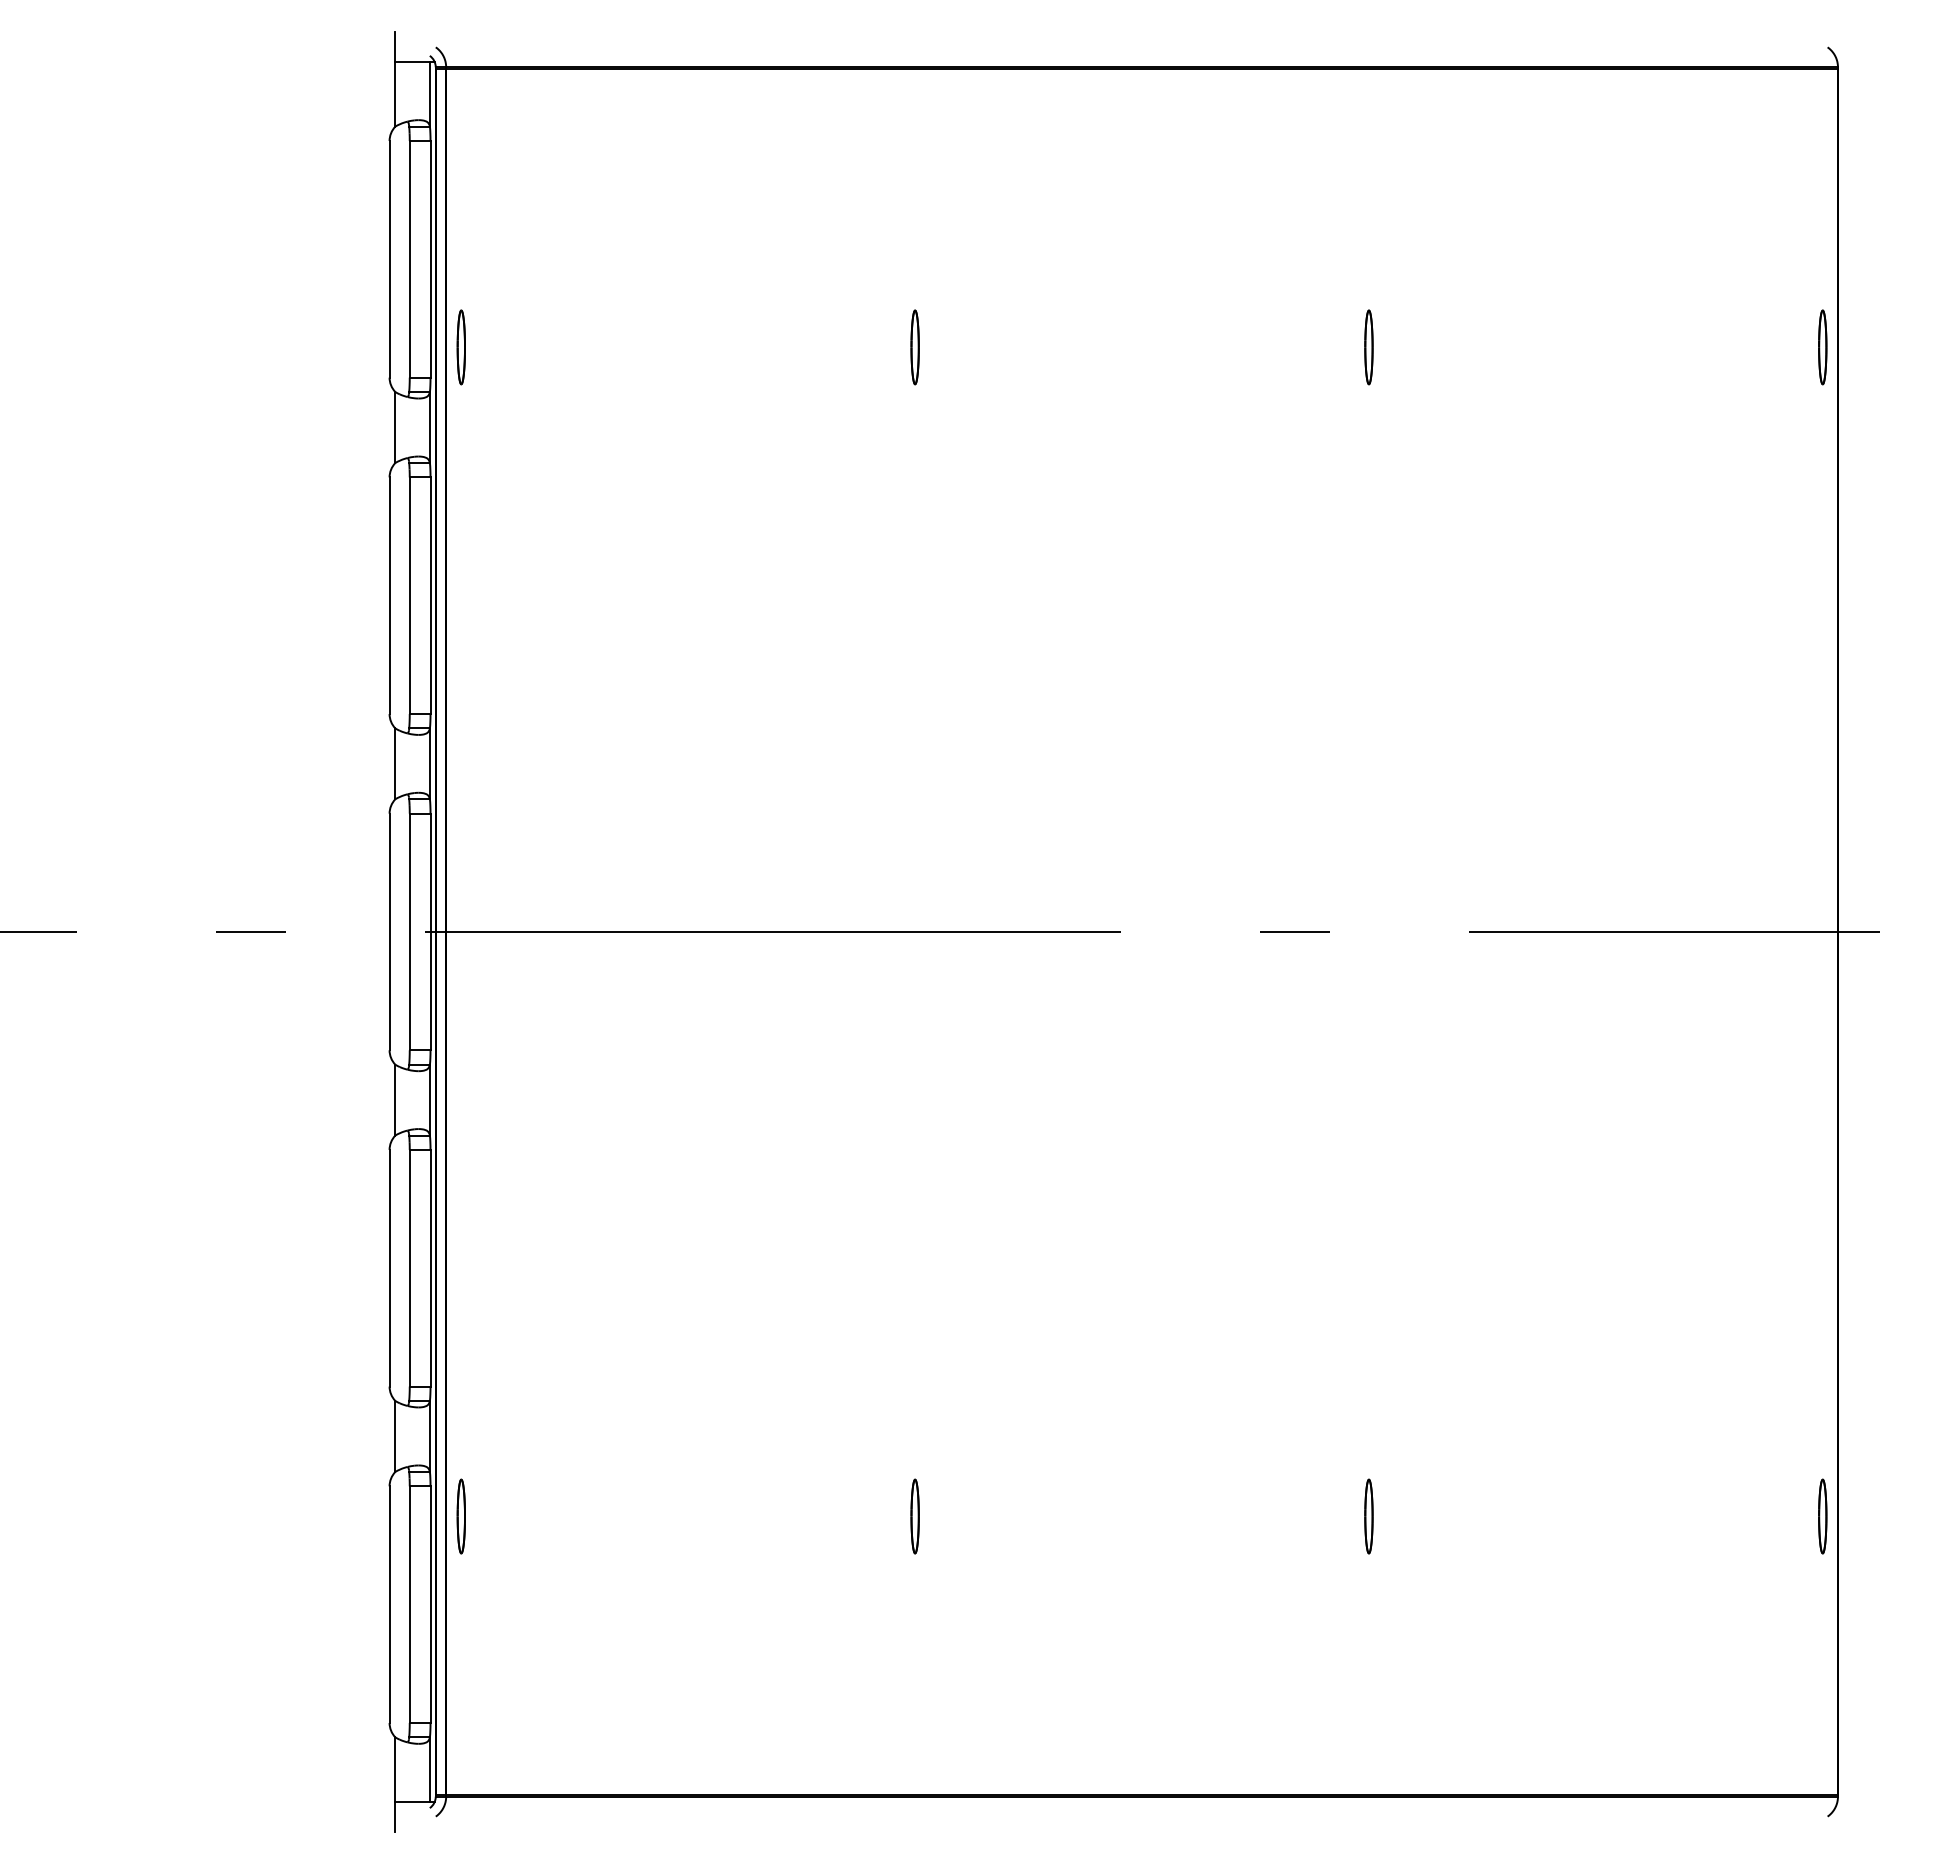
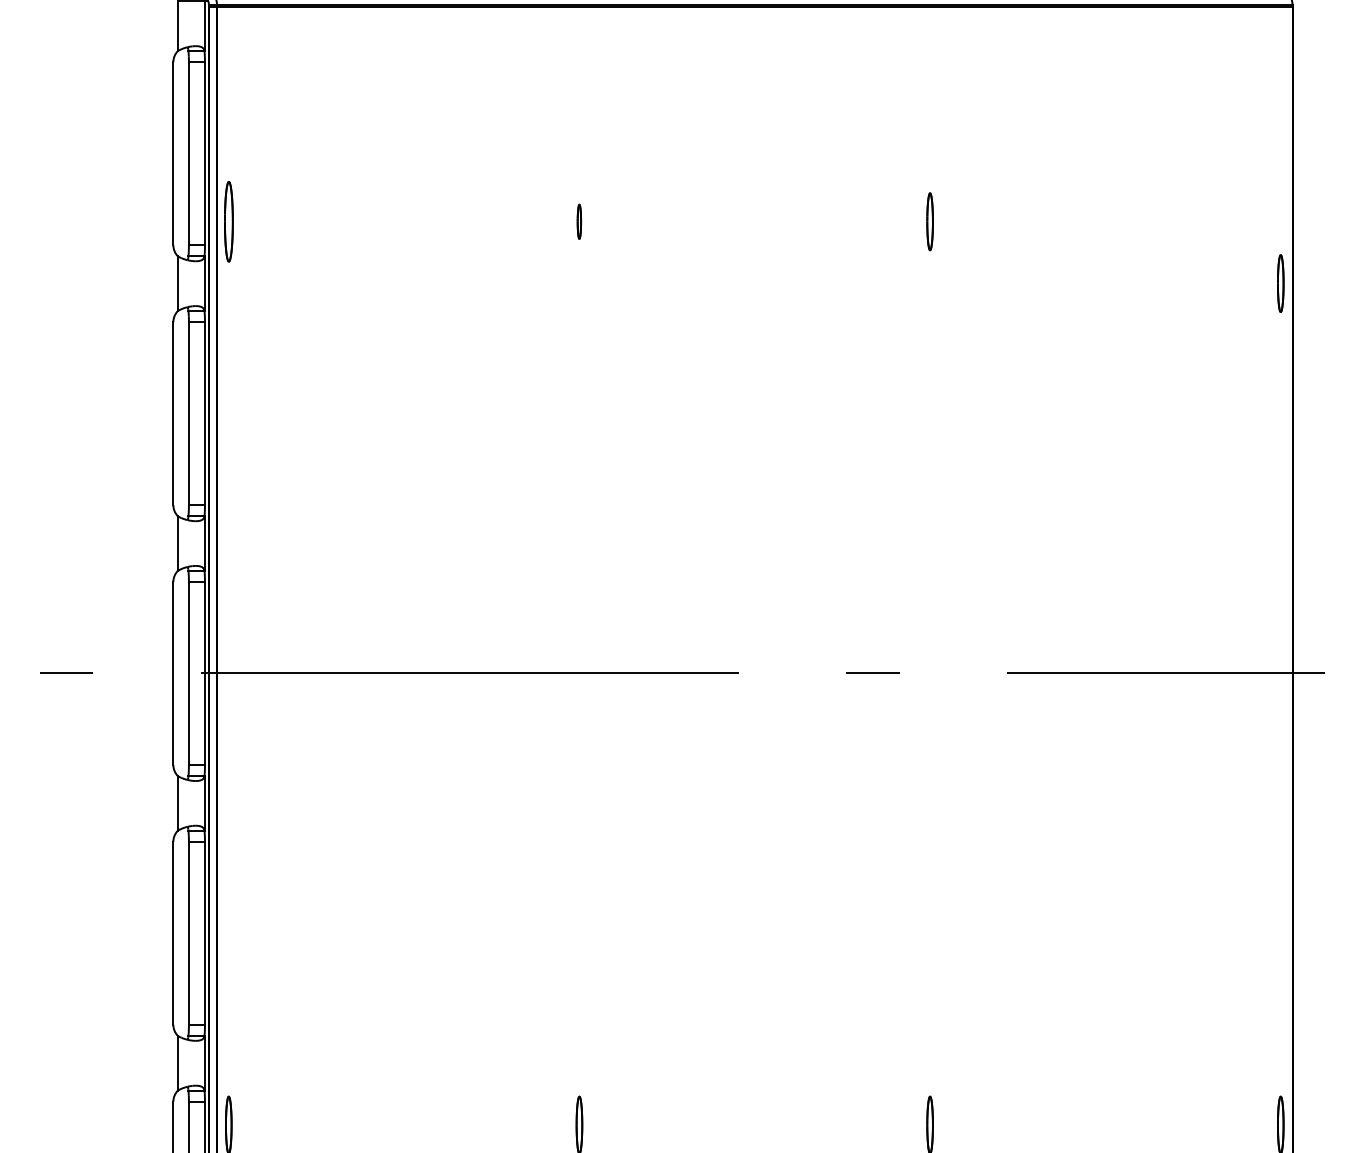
part: (460, 347) -> (228, 221), size x1.4
part: (914, 347) -> (578, 221), size x0.6
part: (1822, 347) -> (1280, 283), moved

